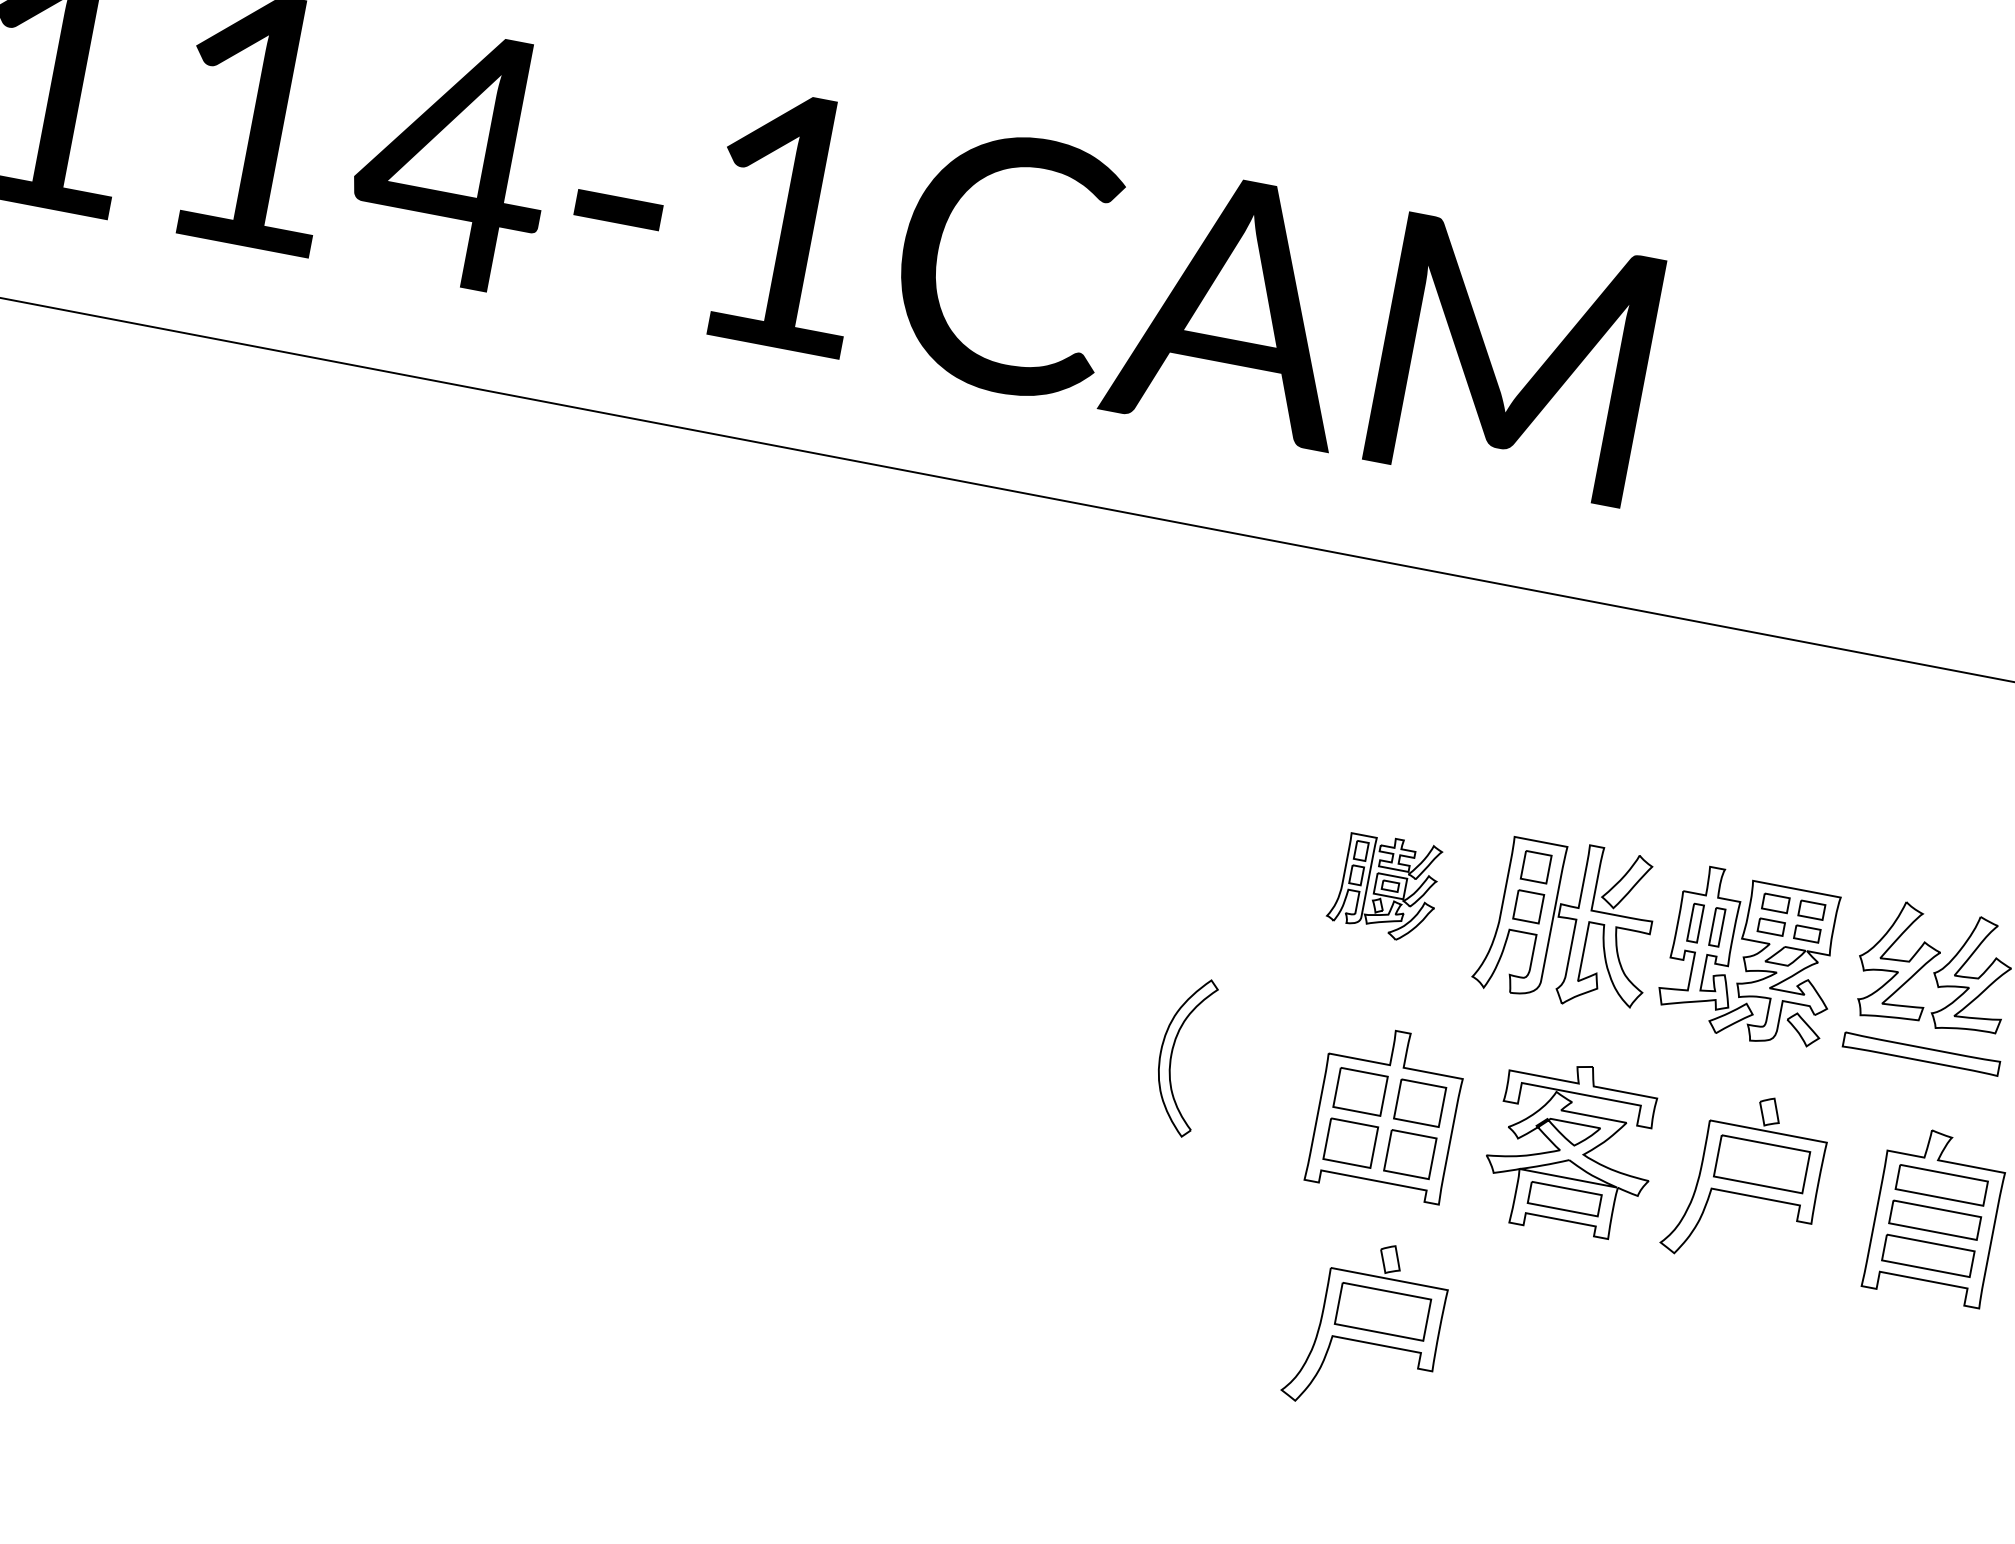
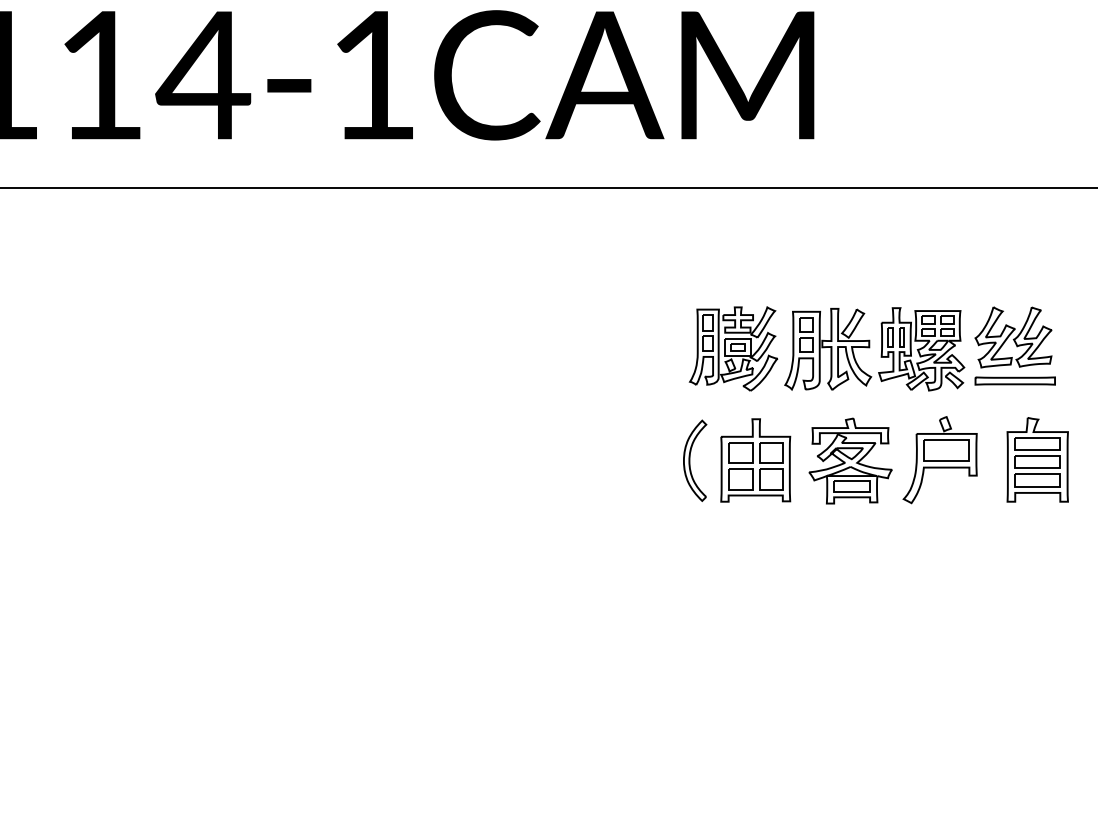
part: (1385, 886) -> (733, 348), size x1.67
part: (1183, 1055) -> (695, 460), moved
part: (1365, 1328) -> (765, 569), removed

